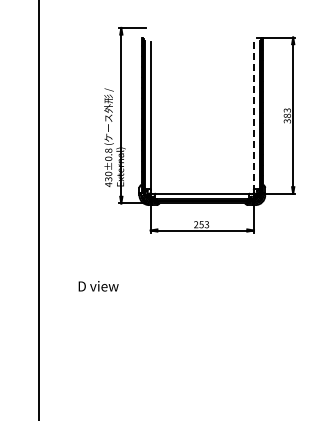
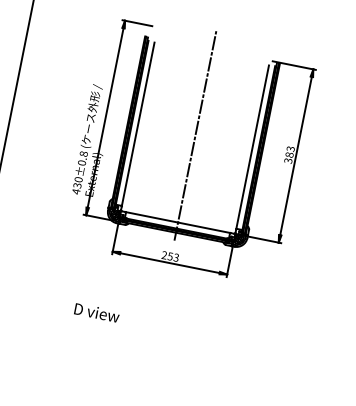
line: (202, 115) -> (195, 135), added
line: (254, 115) -> (253, 147), dashed -> solid
text: (98, 286) -> (96, 313), moved

